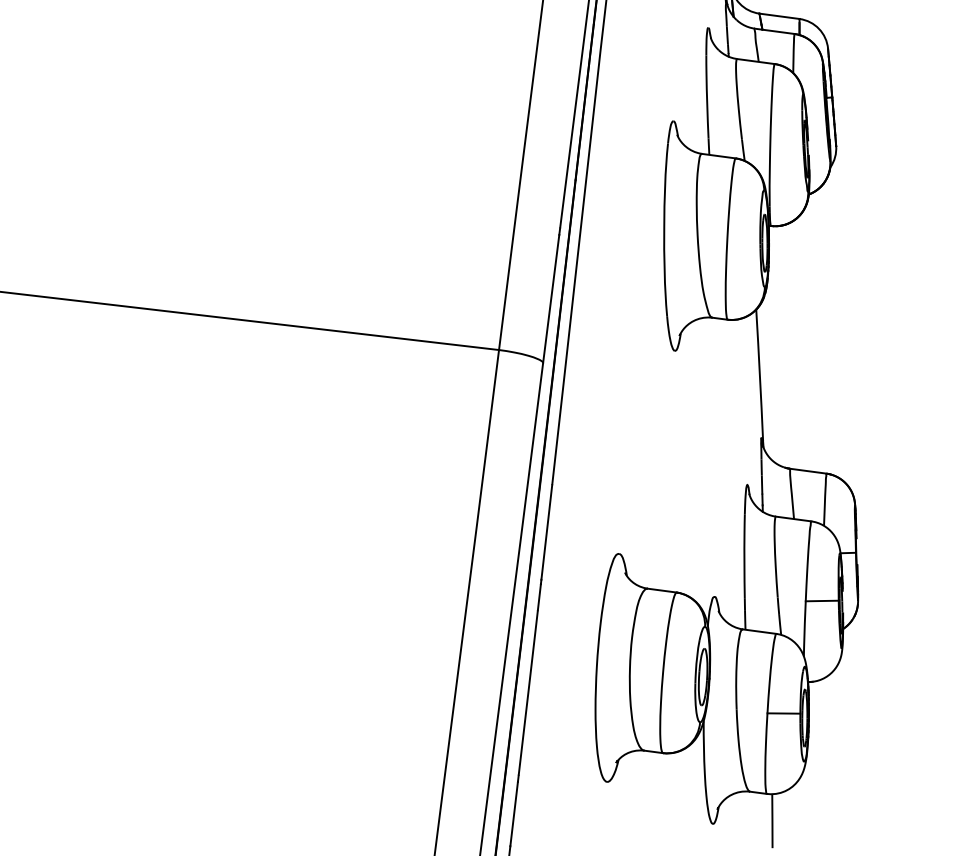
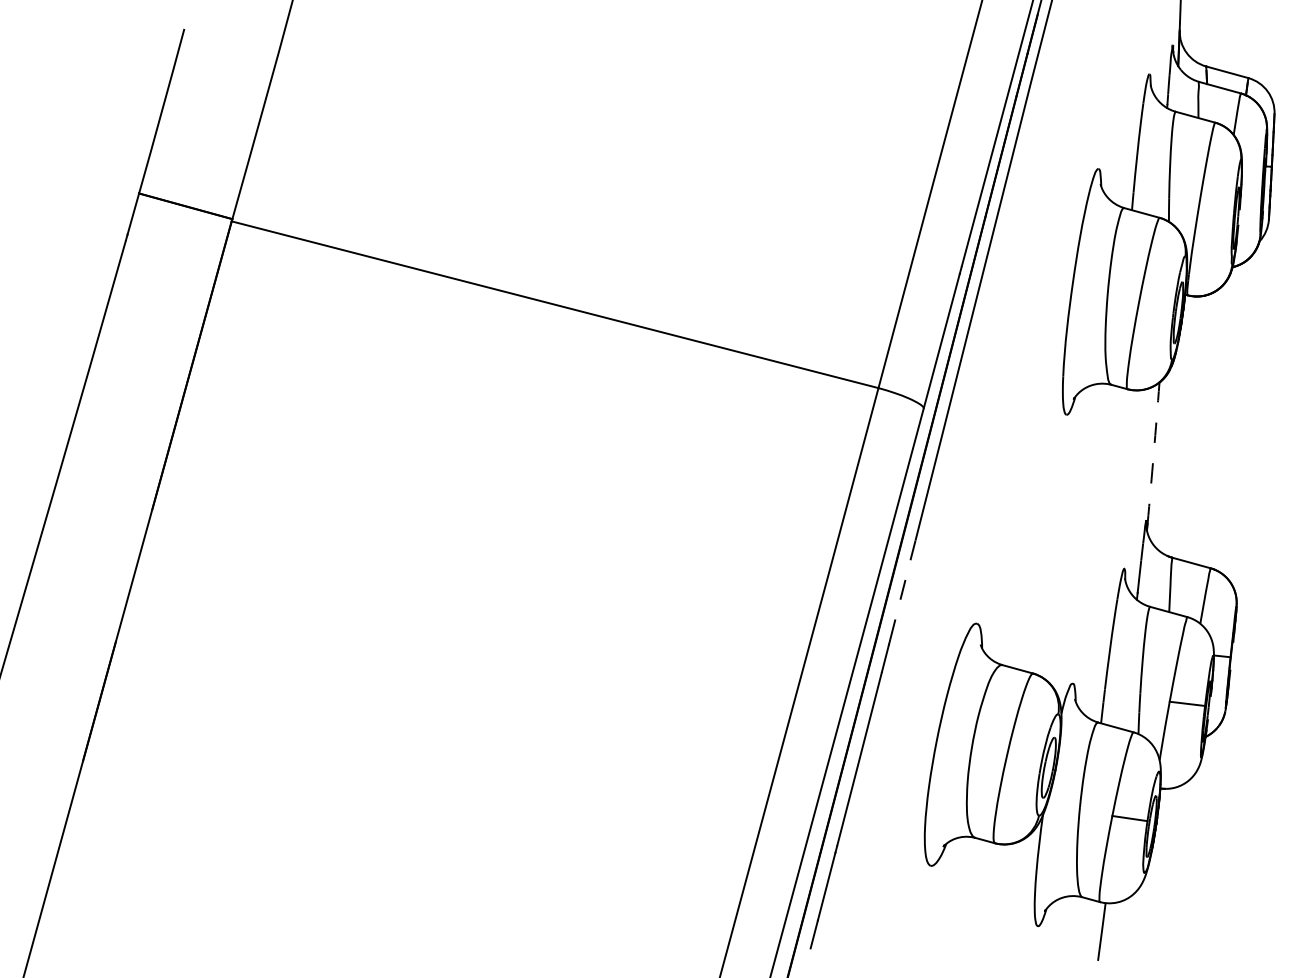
arc: (759, 375) -> (1153, 453), solid -> dashed
line: (546, 532) -> (902, 590), solid -> dashed

